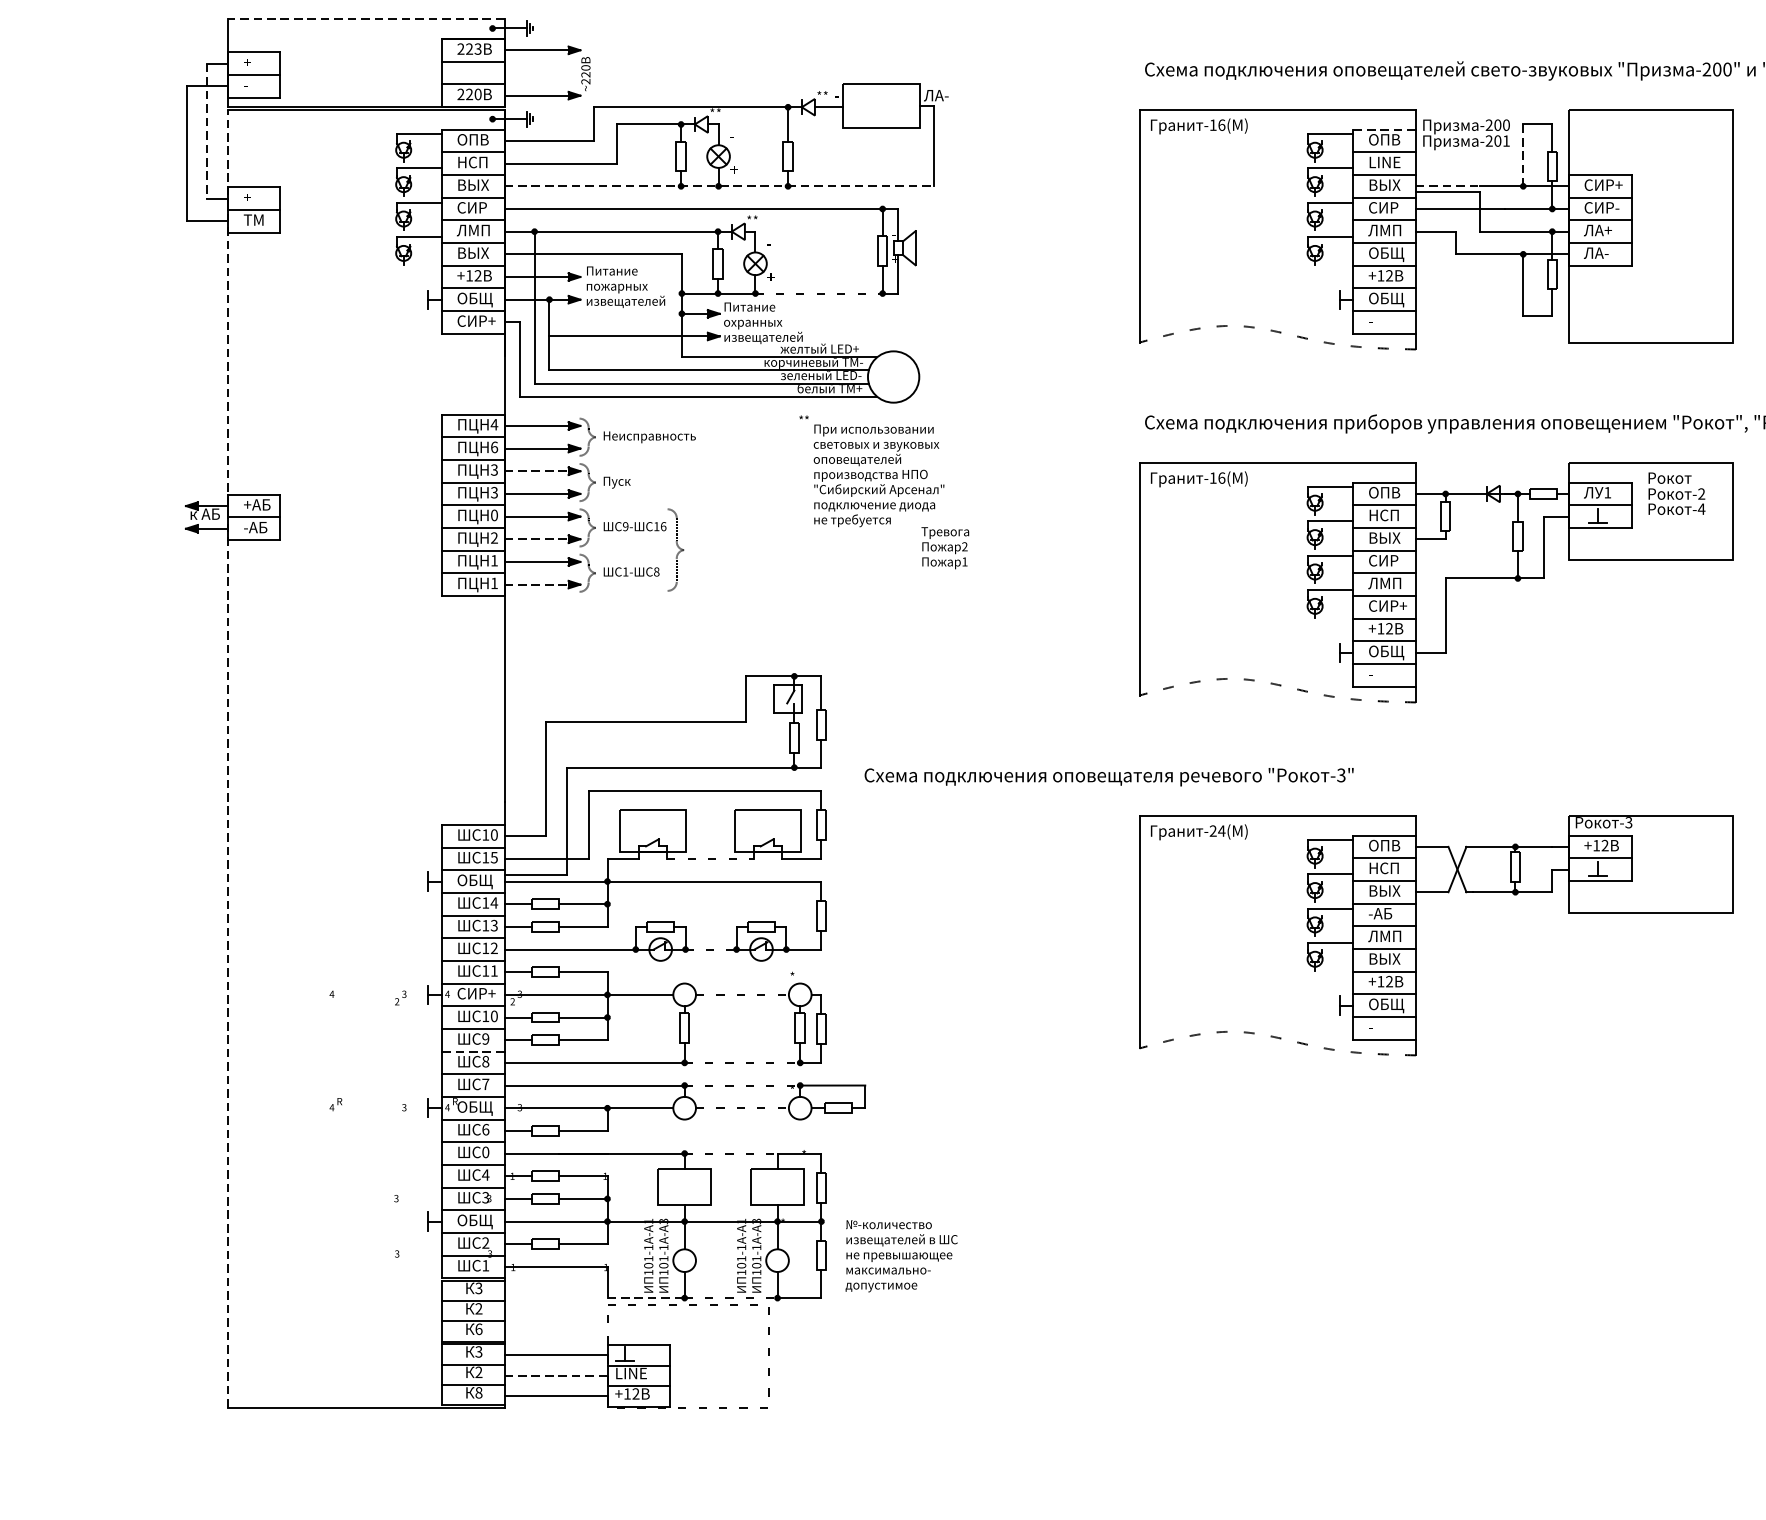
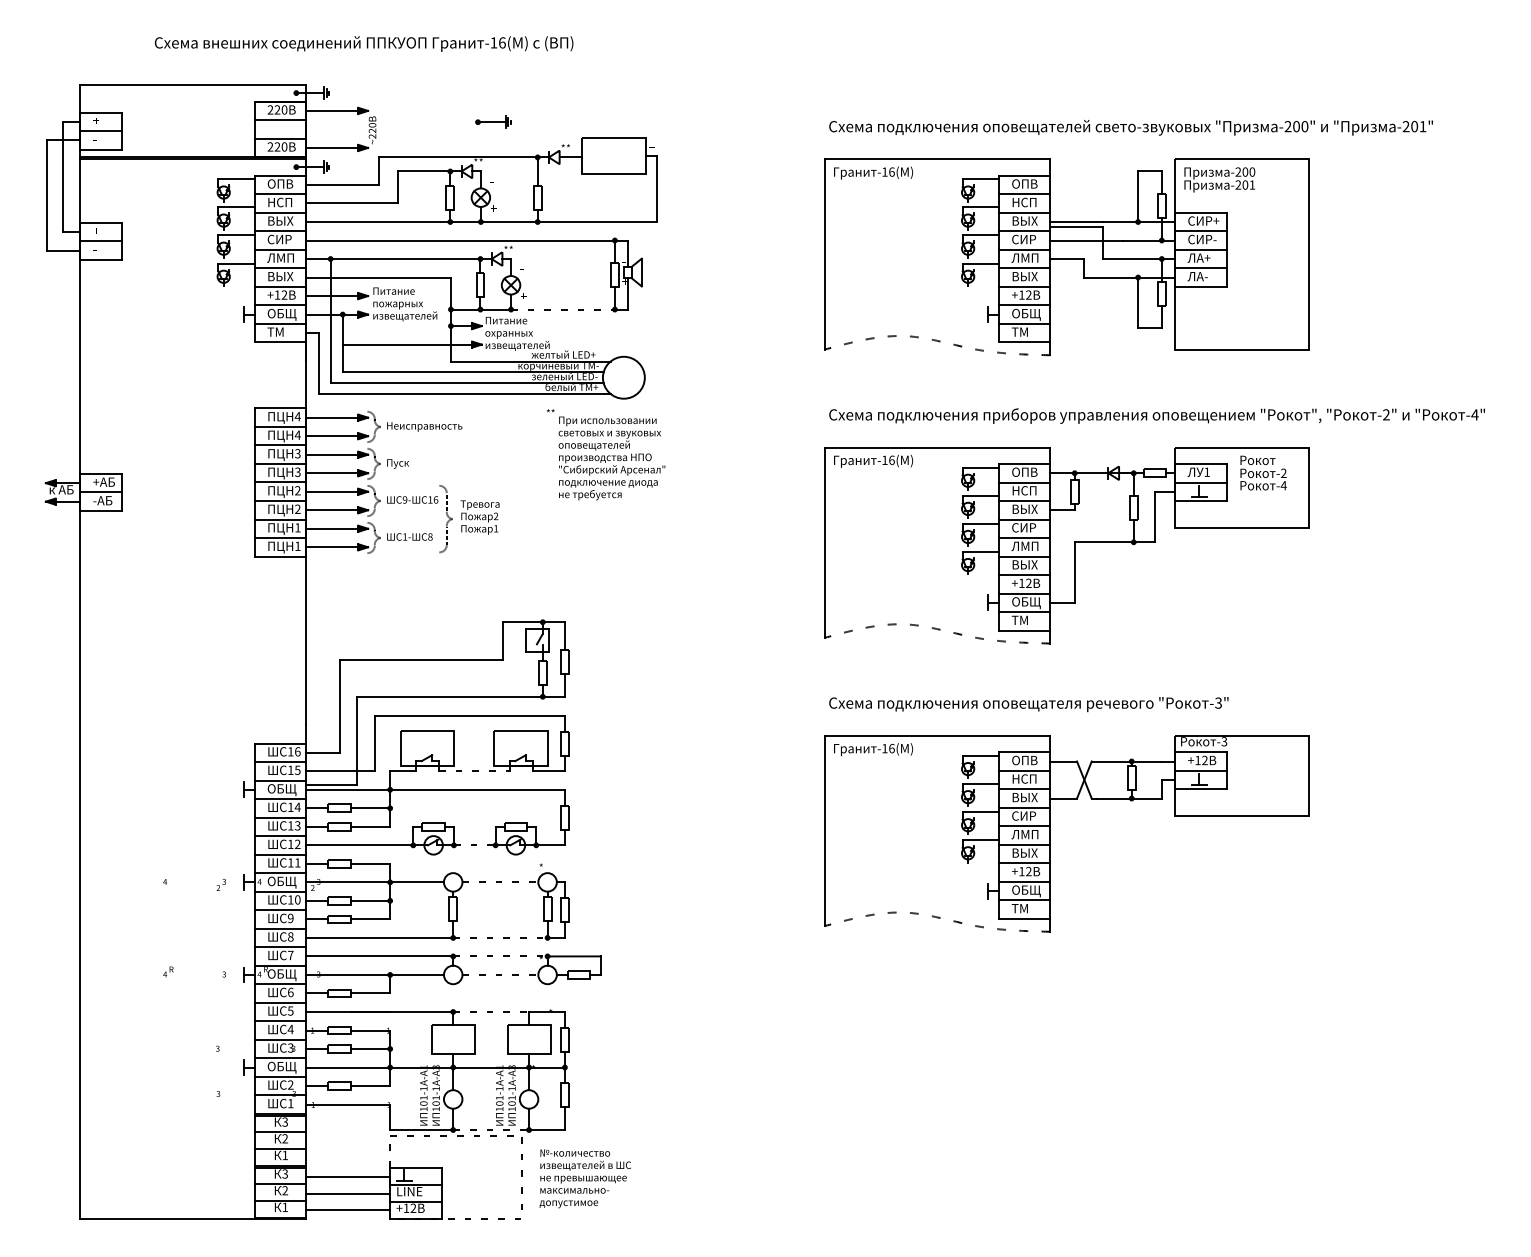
line: (366, 19) -> (193, 85), dashed -> solid
text: (478, 48) -> (284, 109), 223 -> 220
part: (733, 63) -> (493, 121), added
text: (936, 95) -> (658, 147), ЛА- -> +
line: (1384, 129) -> (1024, 175), dashed -> solid
line: (207, 131) -> (63, 177), dashed -> solid
text: (1466, 134) -> (1219, 179), moved
line: (1523, 156) -> (1138, 197), dashed -> solid
text: (1385, 162) -> (1025, 202), LINE -> НСП
line: (719, 186) -> (481, 222), dashed -> solid
line: (1449, 186) -> (1077, 222), dashed -> solid
text: (254, 219) -> (101, 249), ТМ -> -
text: (1386, 254) -> (1026, 277), ОБЩ -> ВЫХ
text: (475, 320) -> (282, 331), СИР+ -> ТМ
text: (1378, 320) -> (1019, 331), - -> ТМ
text: (494, 446) -> (297, 434), 6 -> 4
line: (536, 470) -> (332, 454), dashed -> solid
text: (494, 515) -> (297, 490), 0 -> 2
line: (536, 539) -> (332, 510), dashed -> solid
text: (944, 548) -> (479, 517), moved
line: (536, 584) -> (332, 547), dashed -> solid
text: (1387, 605) -> (1027, 564), СИР+ -> ВЫХ
text: (1378, 673) -> (1019, 619), - -> ТМ
line: (228, 757) -> (80, 688), dashed -> solid
text: (1108, 777) -> (1028, 704), moved
text: (1217, 830) -> (888, 748), -24( -> -16(
text: (494, 834) -> (297, 751), 10 -> 16
text: (1382, 913) -> (1023, 815), -АБ -> СИР
text: (479, 995) -> (285, 882), СИР+ -> ОБЩ
text: (1378, 1026) -> (1019, 908), - -> ТМ
line: (473, 1051) -> (280, 928), dashed -> solid
text: (485, 1151) -> (290, 1010), 0 -> 5
text: (900, 1255) -> (584, 1178), moved
line: (645, 1298) -> (421, 1130), dashed -> solid
text: (479, 1329) -> (285, 1155), 6 -> 1
line: (556, 1375) -> (348, 1193), dashed -> solid
text: (479, 1392) -> (285, 1207), 8 -> 1

